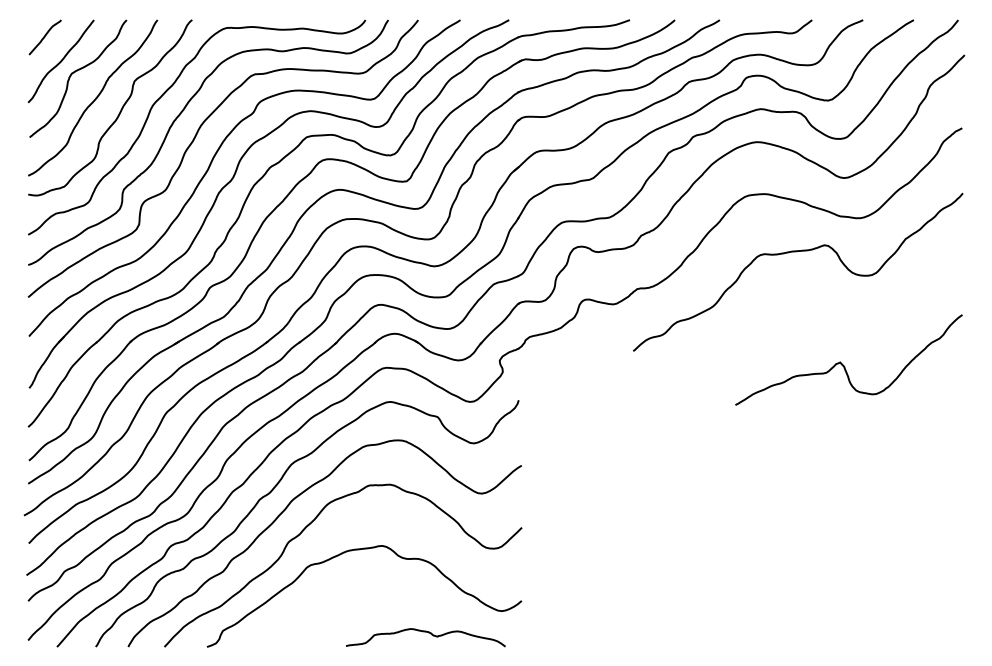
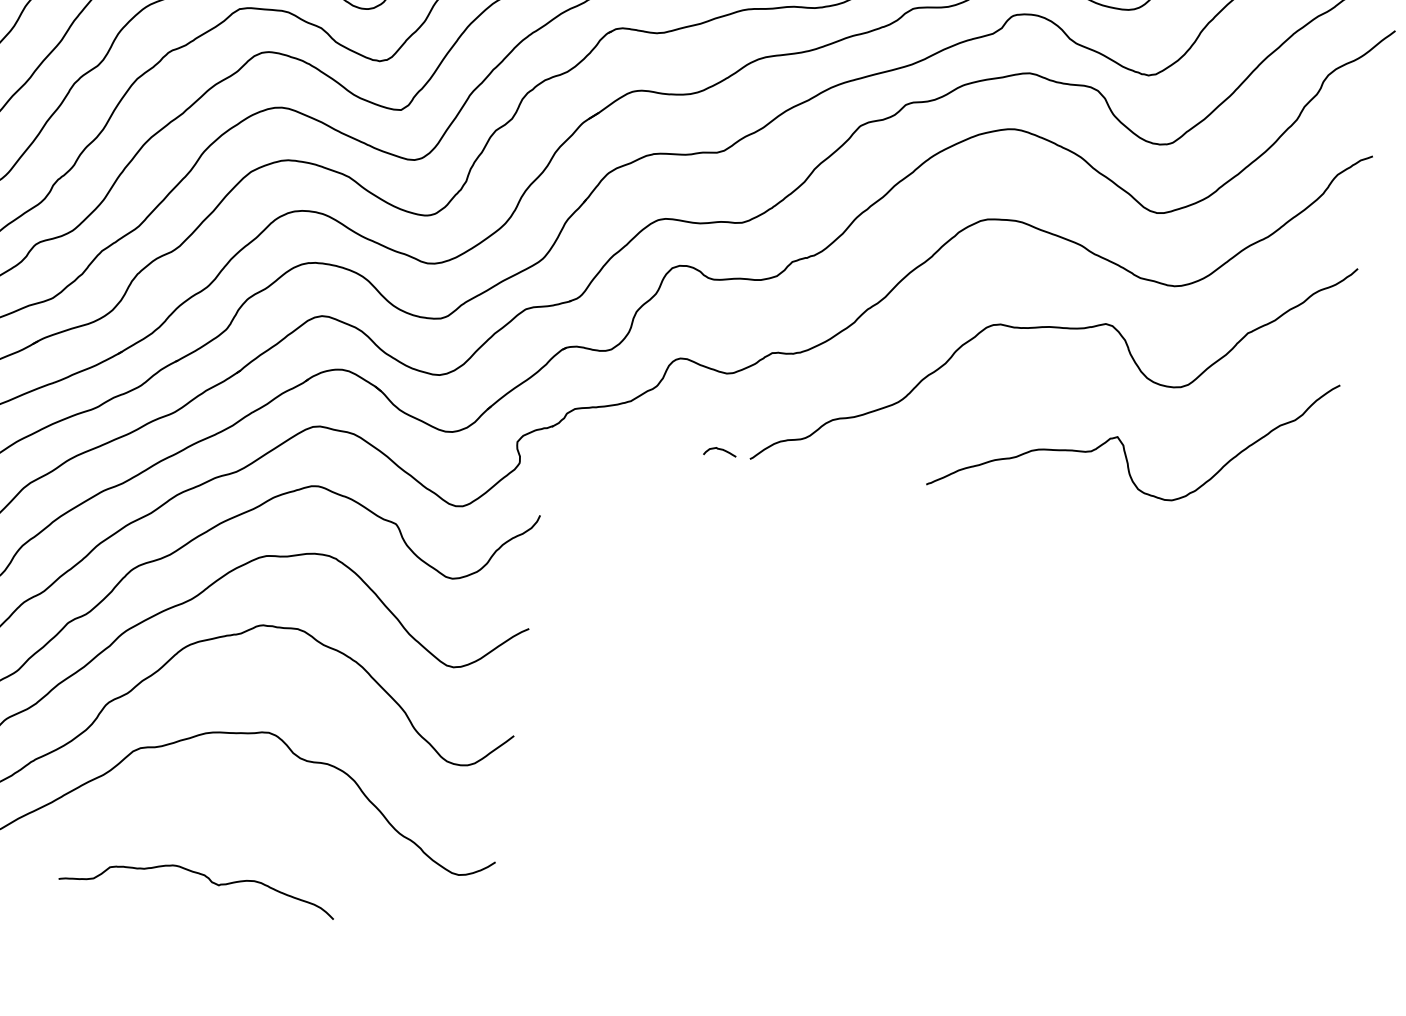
curve: (615, 348) -> (719, 450), added
curve: (843, 364) -> (1122, 441), moved
curve: (425, 632) -> (199, 875), moved

